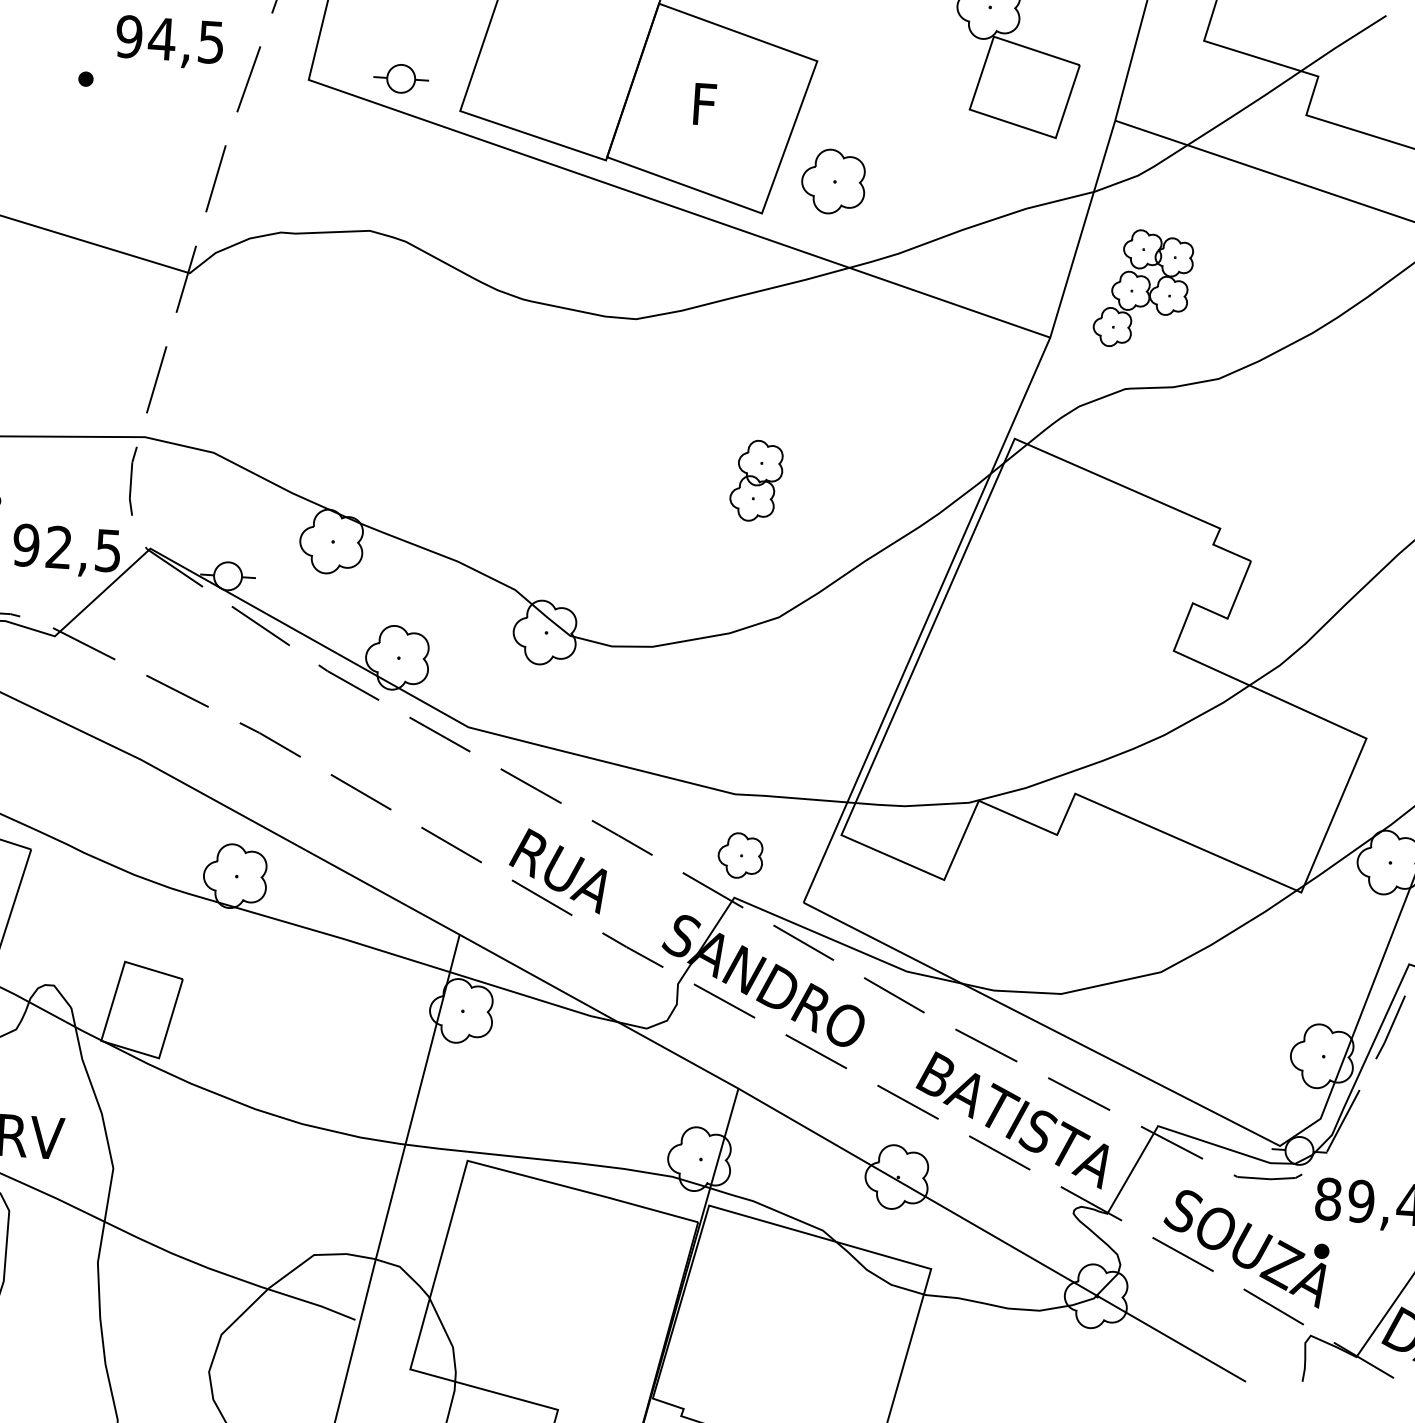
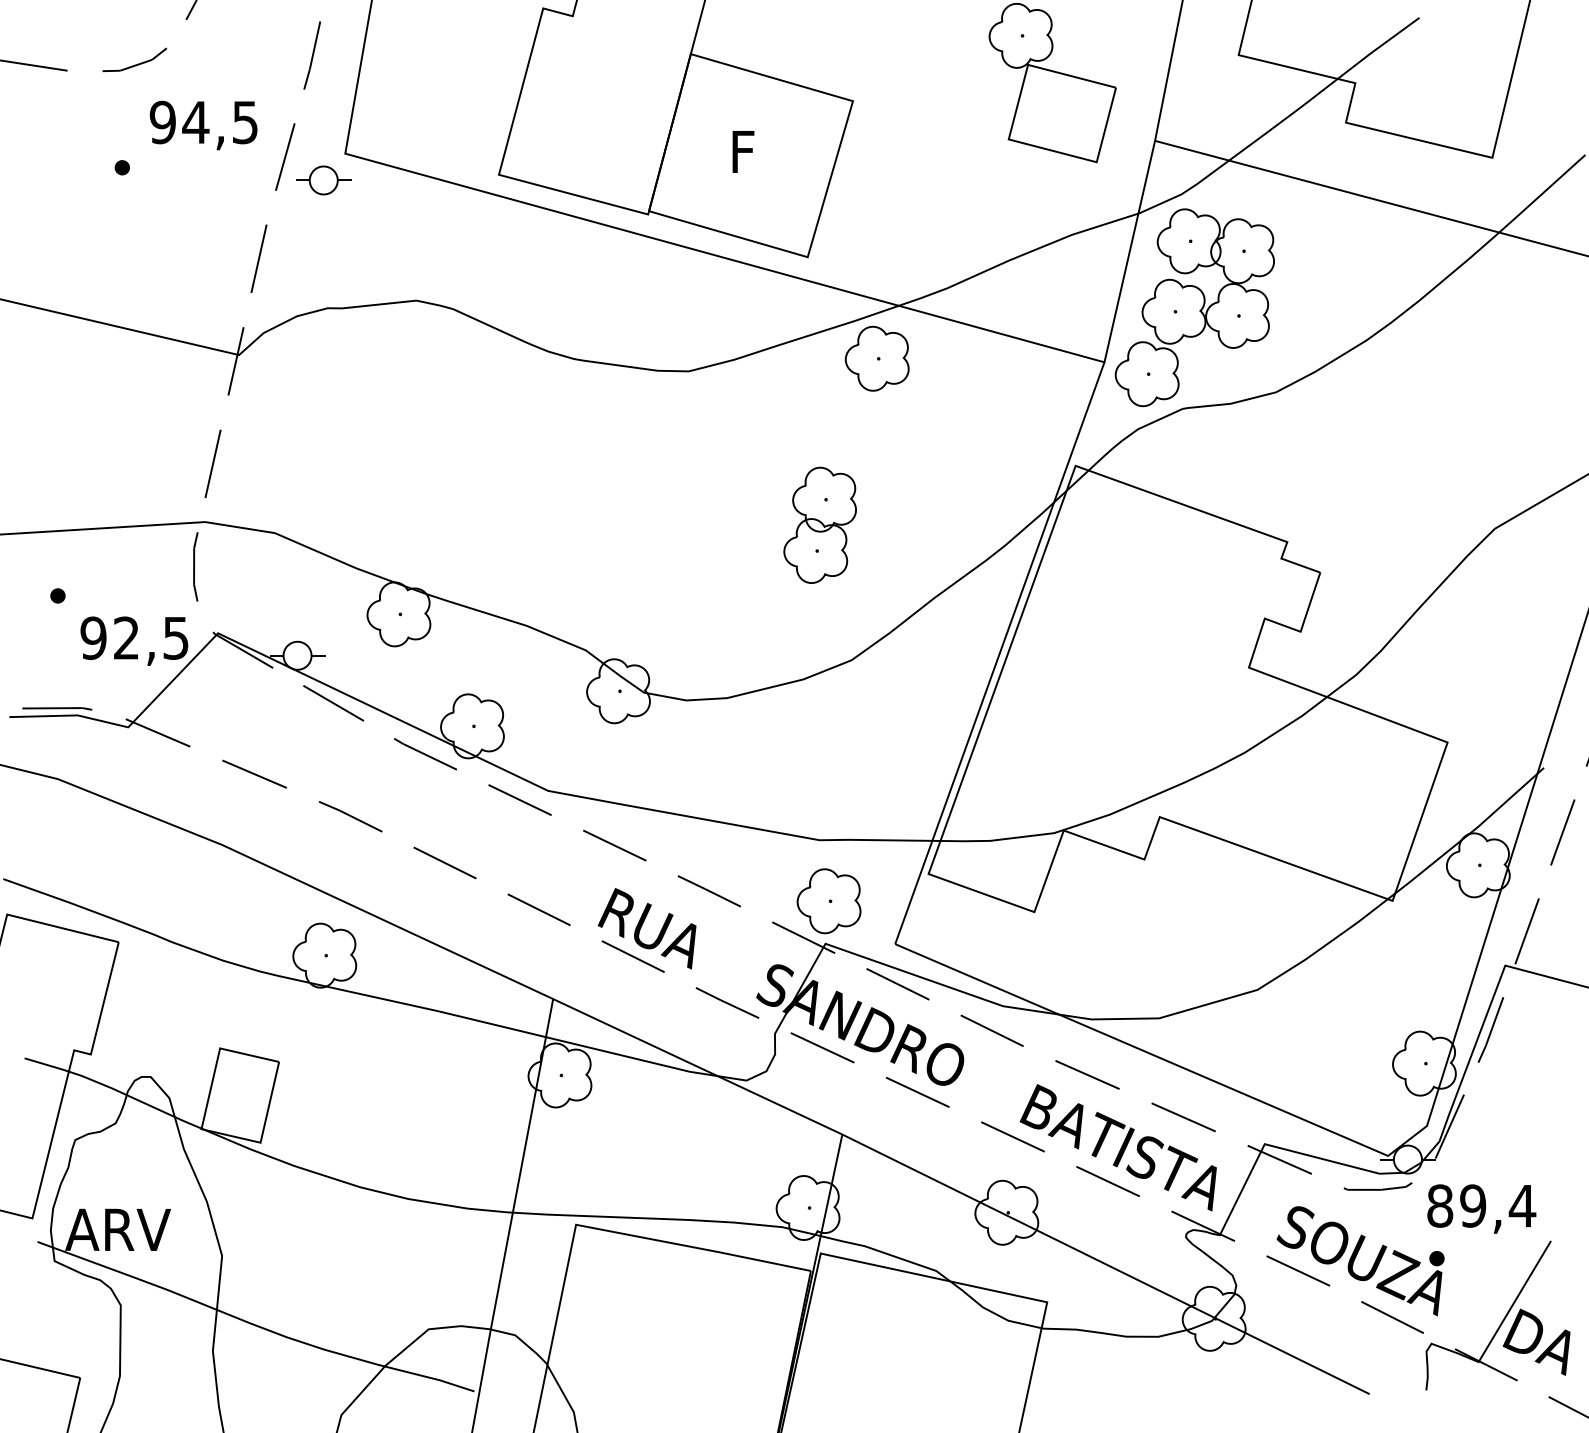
part: (400, 78) -> (323, 180), moved
part: (832, 181) -> (876, 358), moved
part: (1143, 289) -> (1194, 307), size x1.67
part: (756, 480) -> (819, 524), size x1.43
part: (740, 855) -> (828, 901), size x1.43

